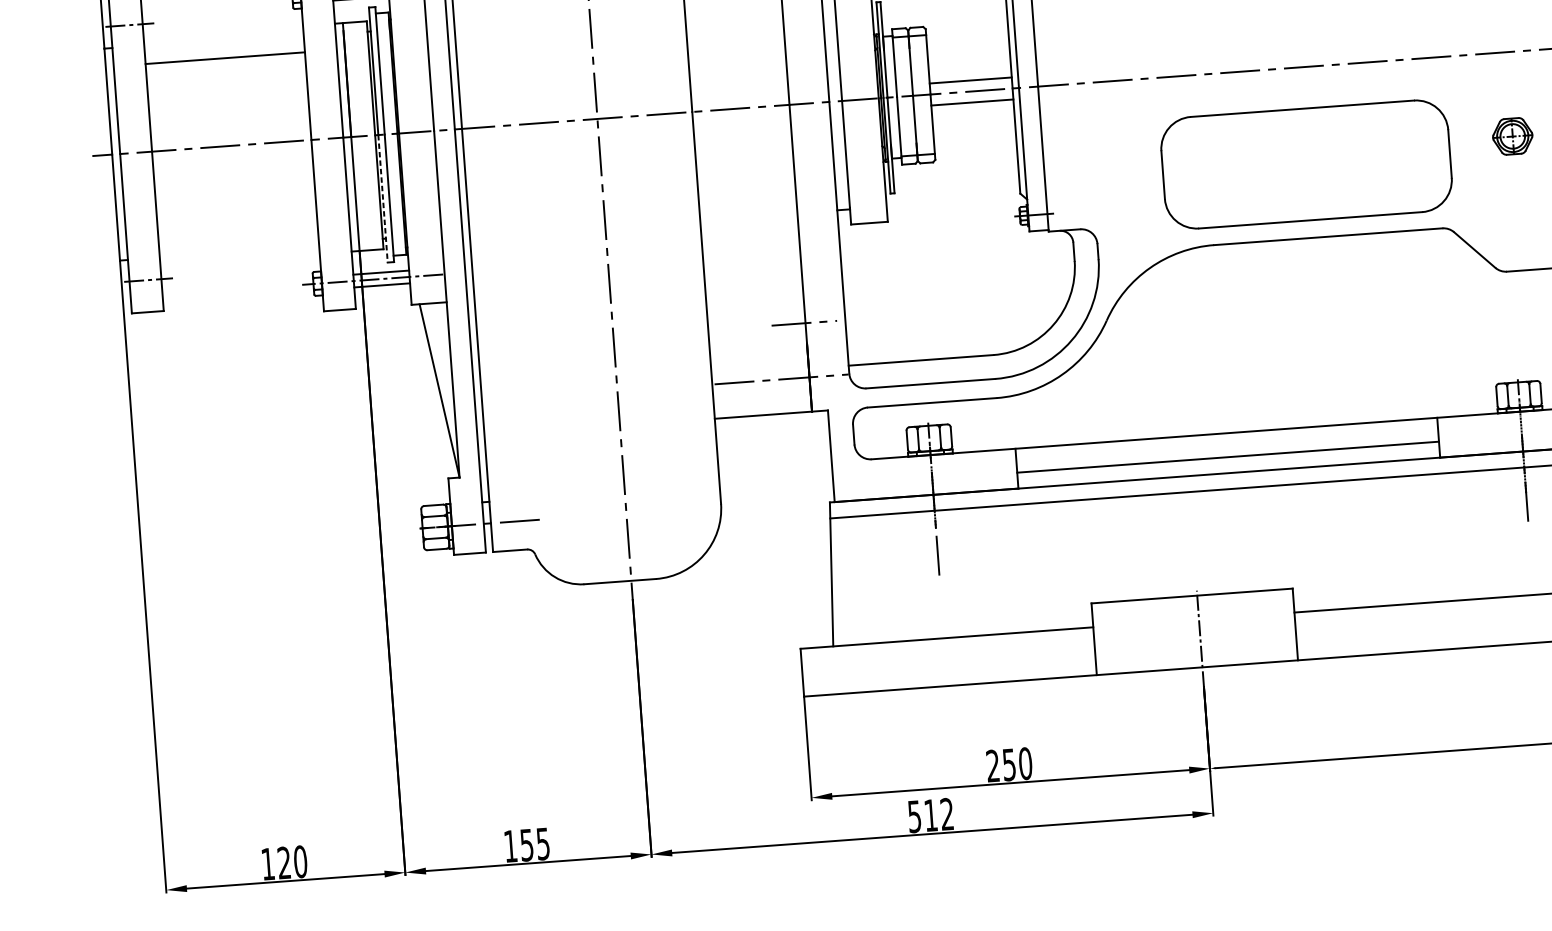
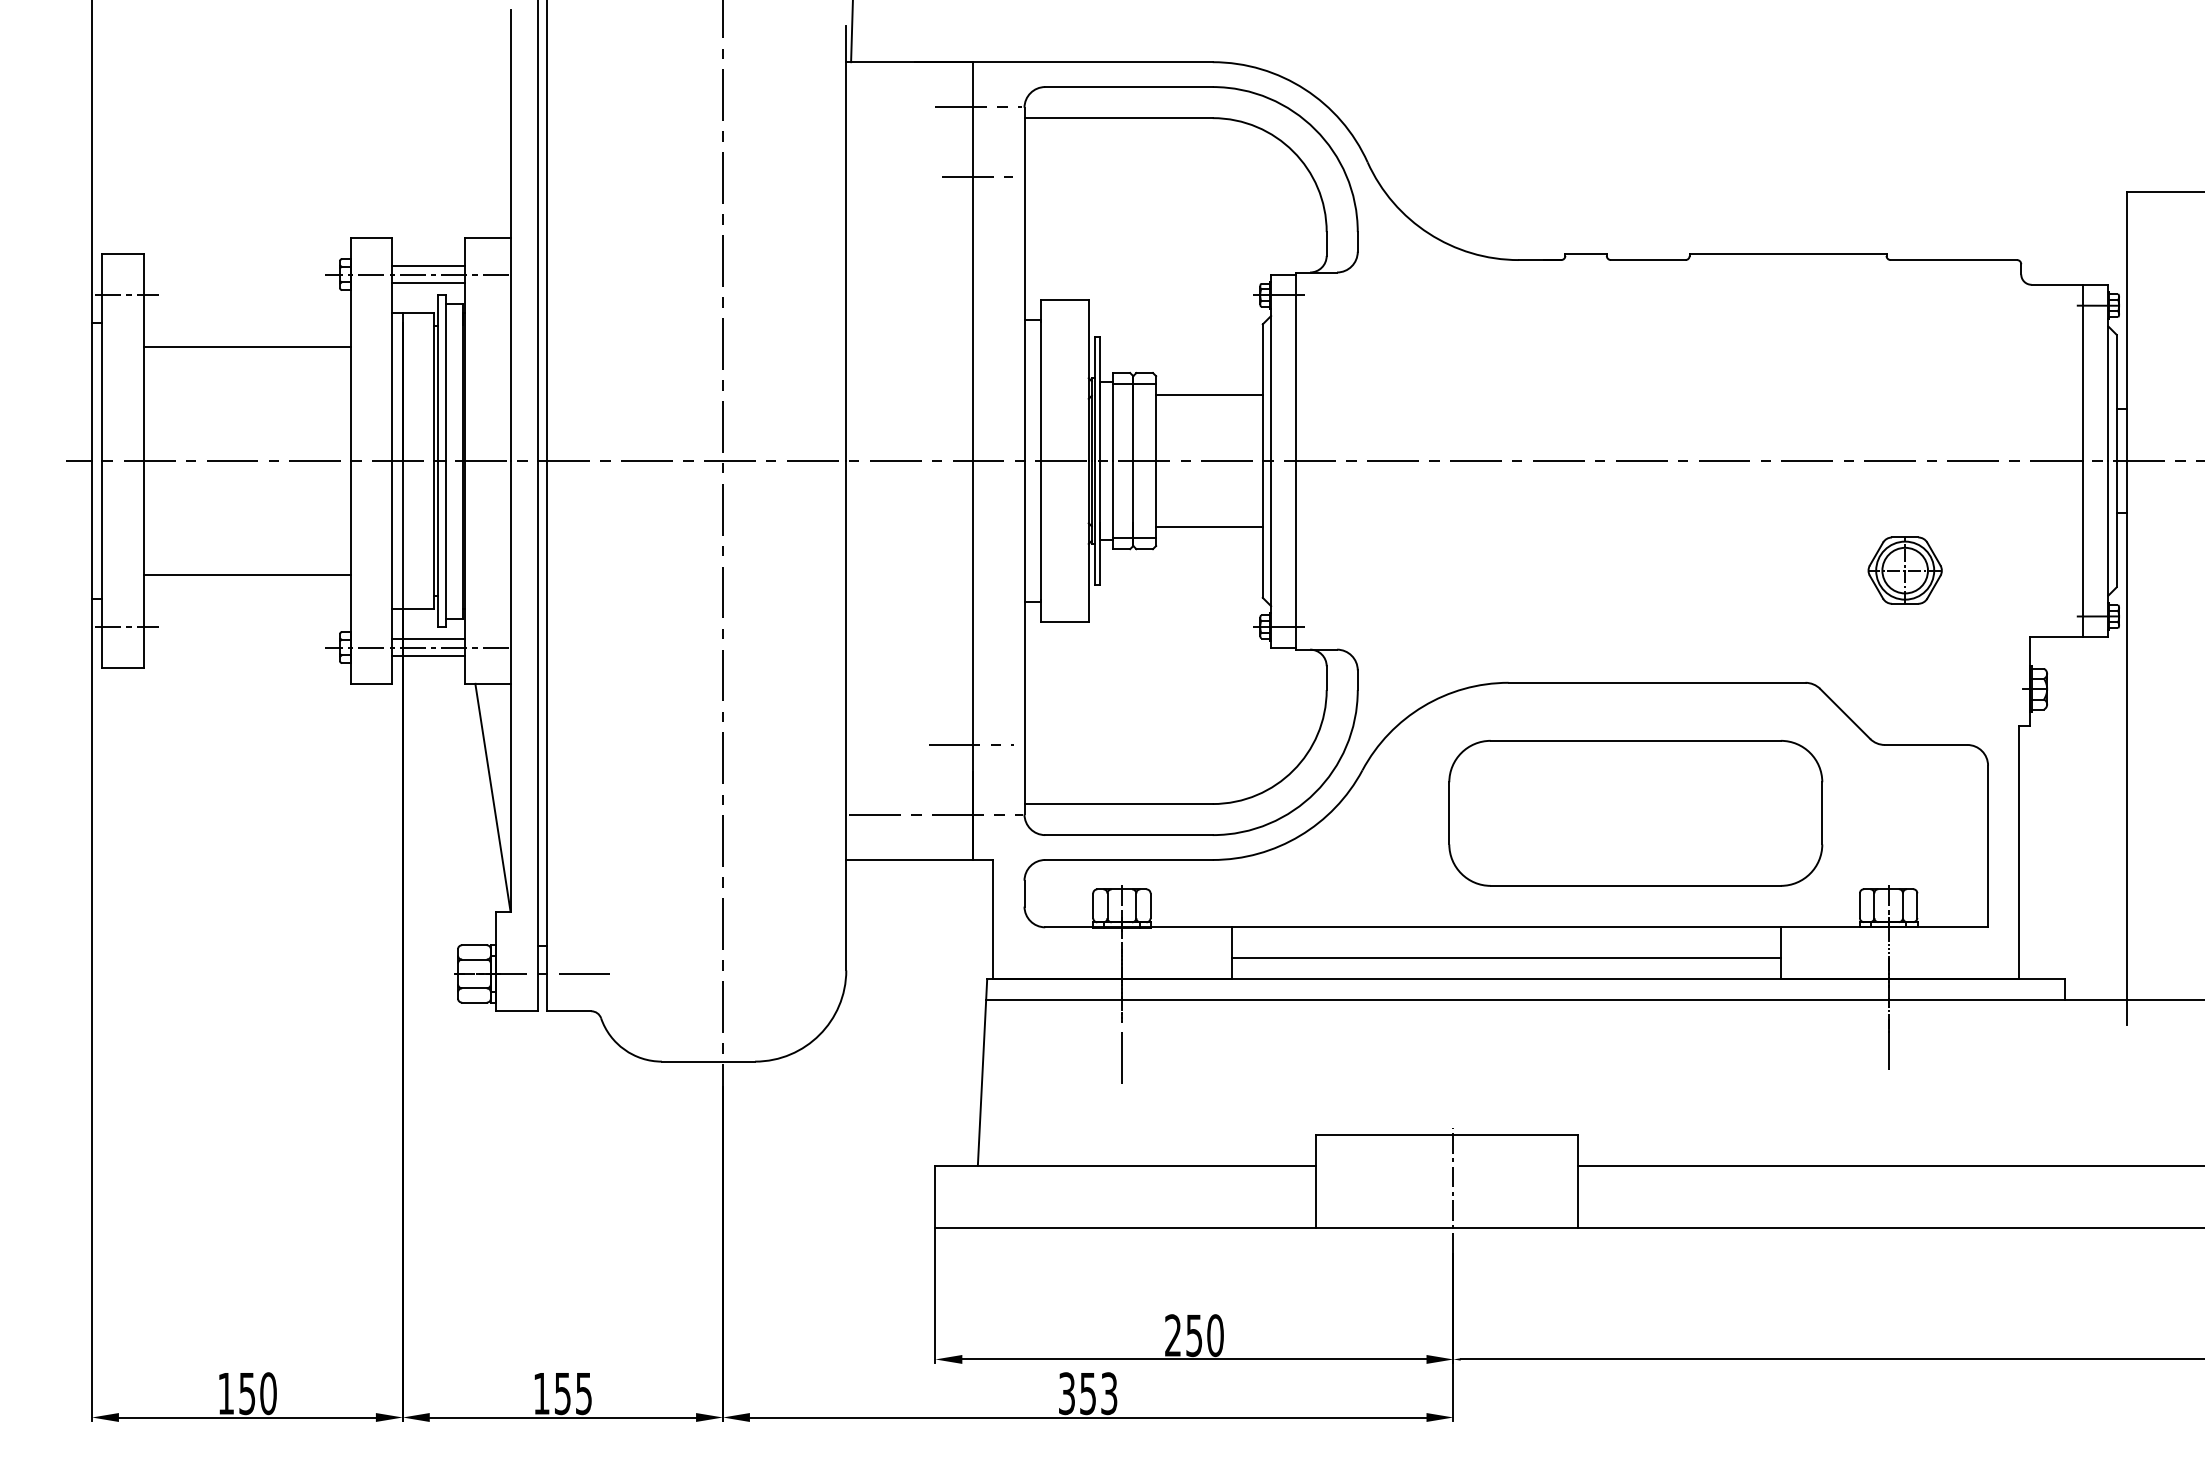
line: (970, 80) -> (1209, 394), moved
line: (972, 102) -> (1209, 527), moved
part: (1512, 136) -> (1904, 570), size x1.43
part: (1306, 164) -> (1635, 813), moved
line: (383, 198) -> (438, 543), dashed -> solid
line: (238, 233) -> (247, 575), added
text: (931, 815) -> (1088, 1393), 512 -> 353
text: (283, 862) -> (246, 1393), 120 -> 150

